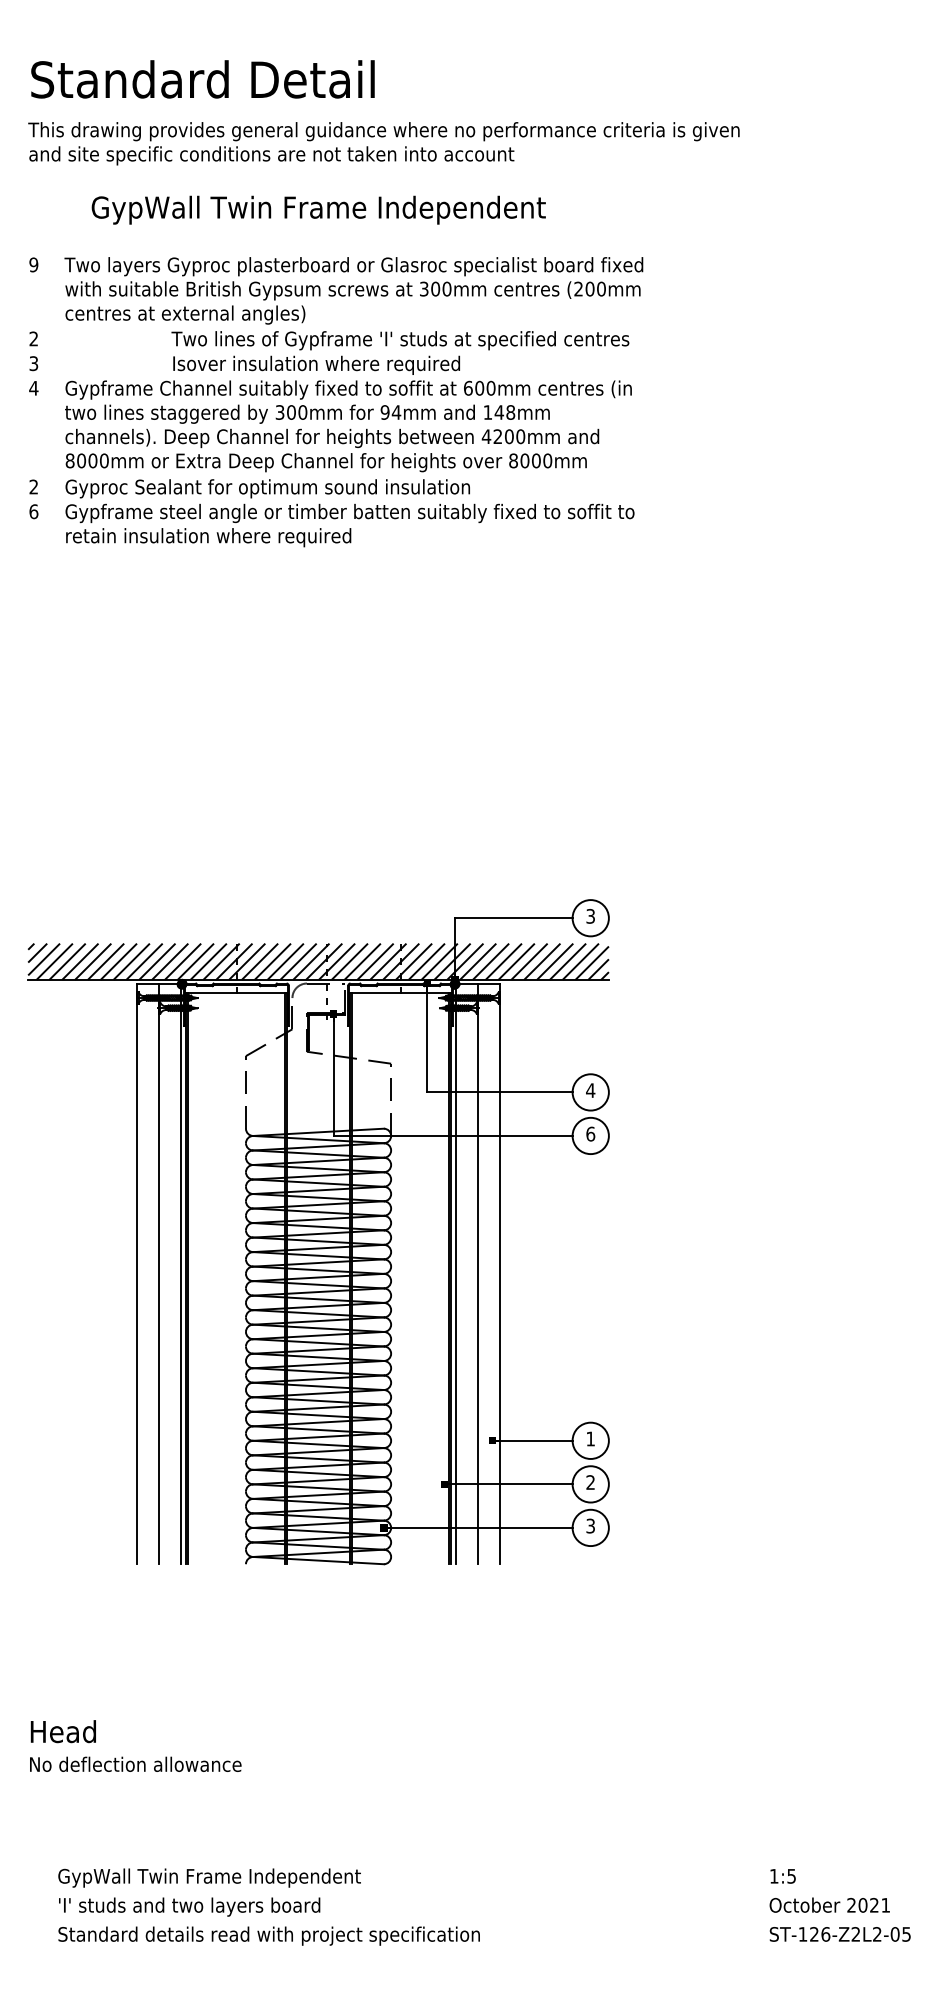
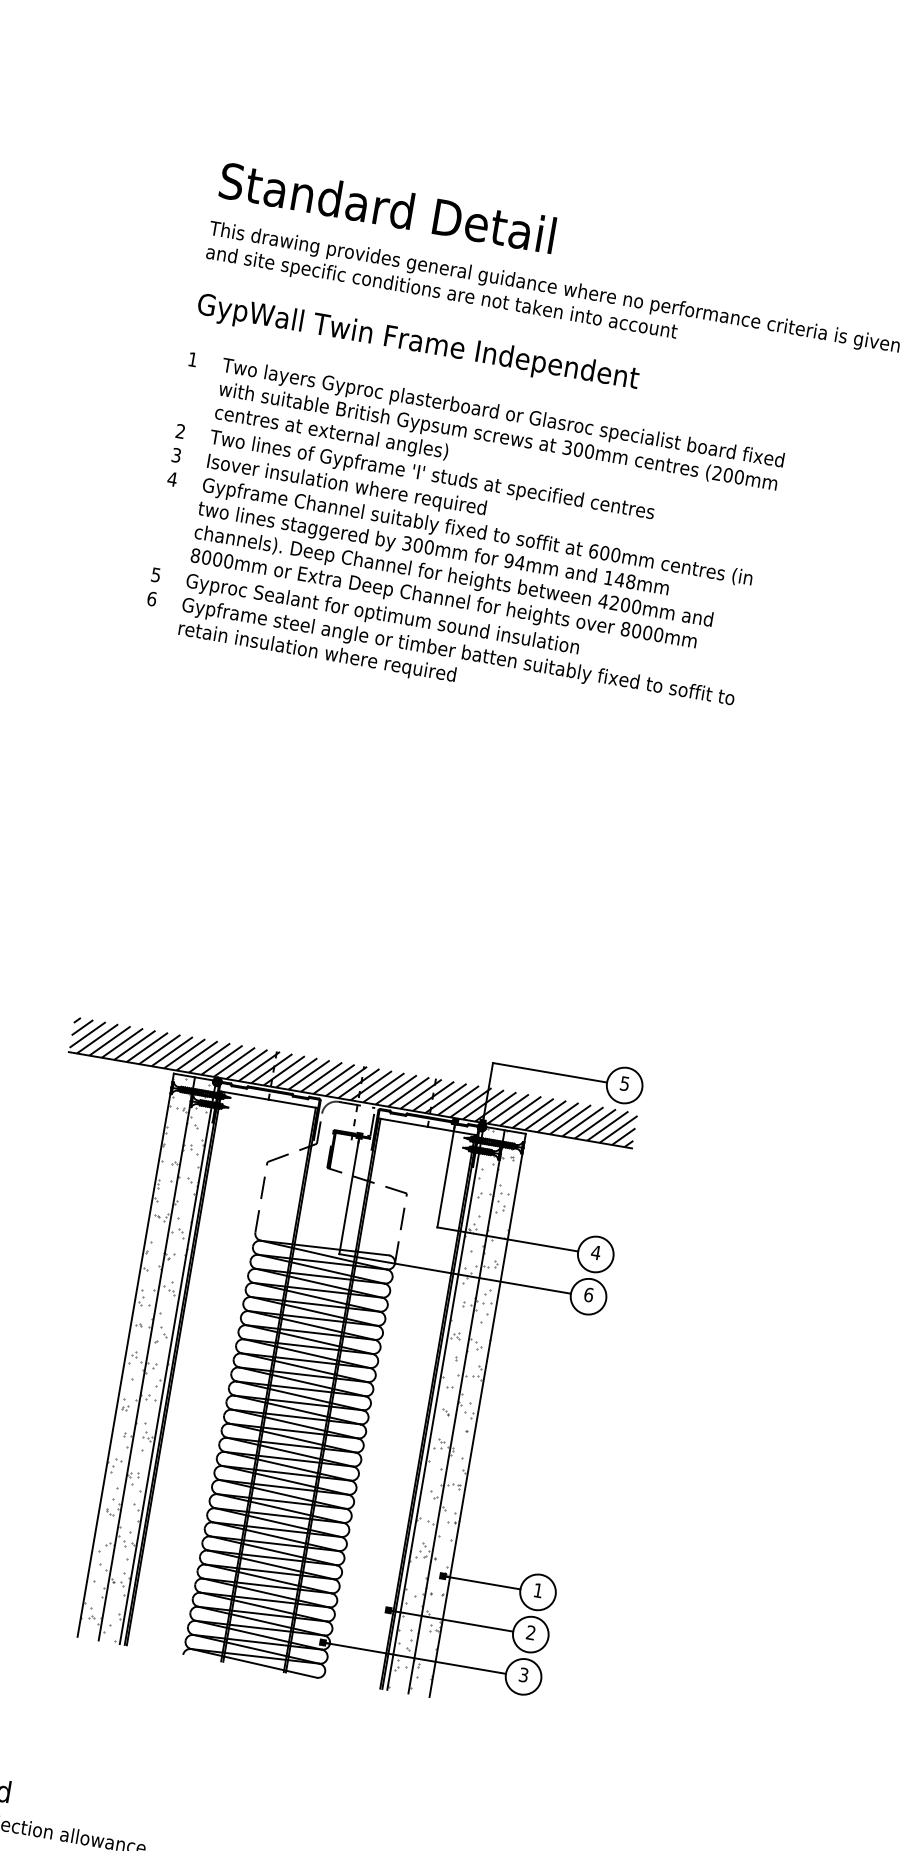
text: (318, 209) -> (417, 342), moved
text: (33, 264) -> (192, 359), 9 -> 1
text: (400, 352) -> (430, 487), moved
text: (33, 486) -> (155, 574), 2 -> 5
text: (590, 915) -> (624, 1082), 3 -> 5
hatch: (477, 1272) -> (456, 1410), added
hatch: (158, 1274) -> (146, 1359), added

